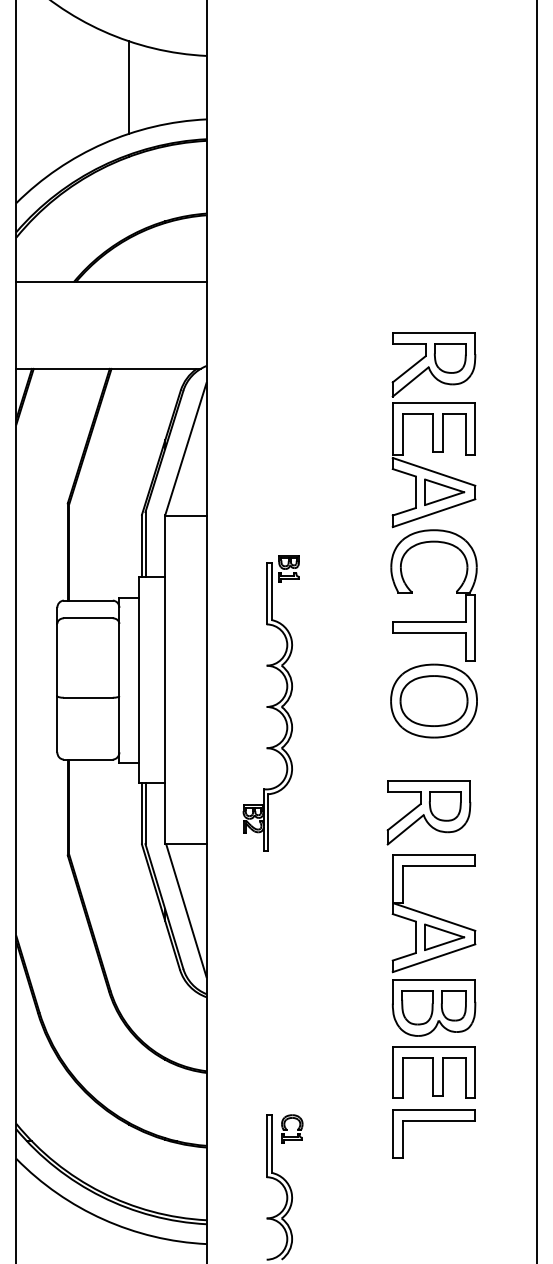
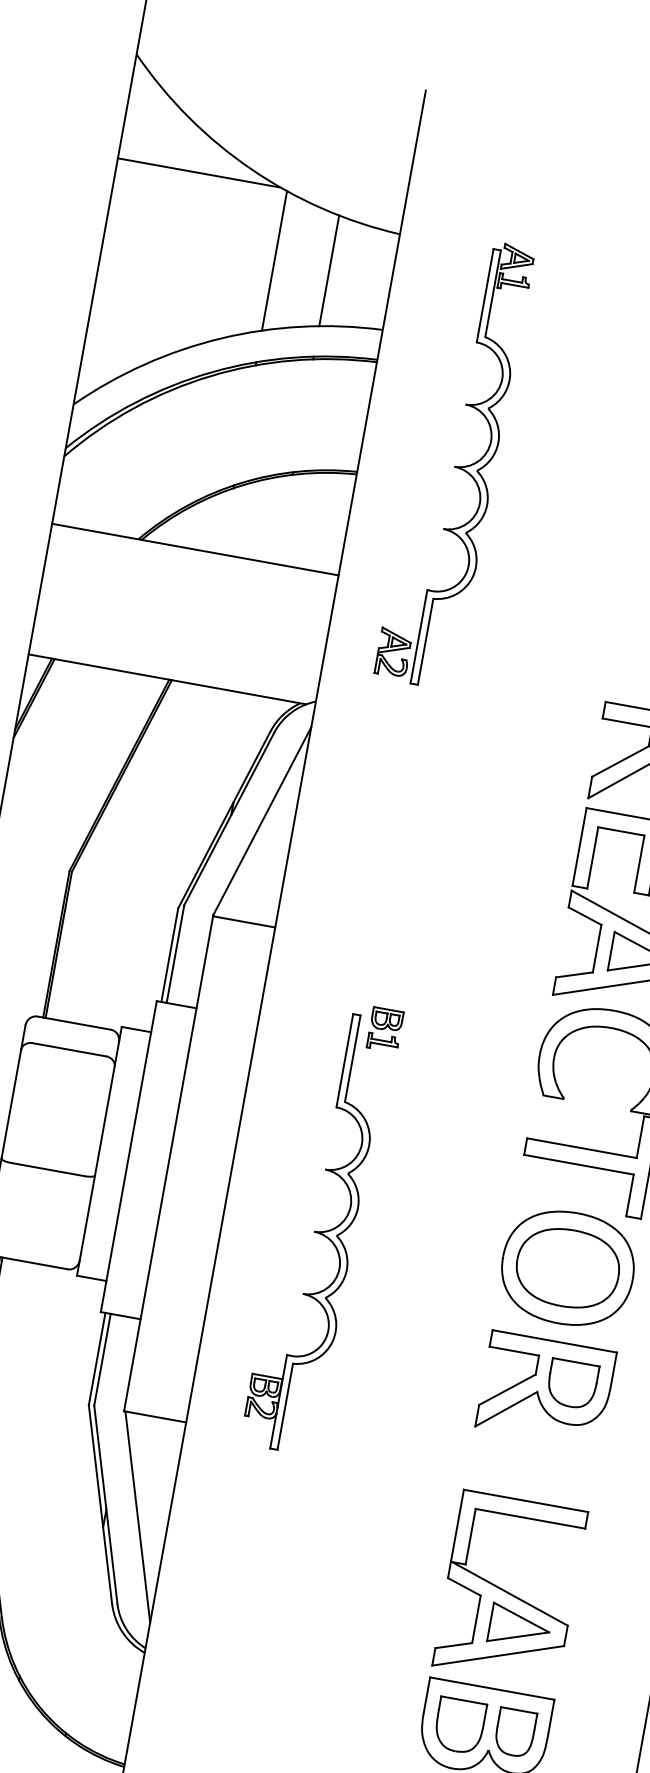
line: (70, 39) -> (199, 172), added
line: (165, 87) -> (329, 270), added
part: (267, 196) -> (453, 462), added
part: (428, 812) -> (545, 1389), moved

